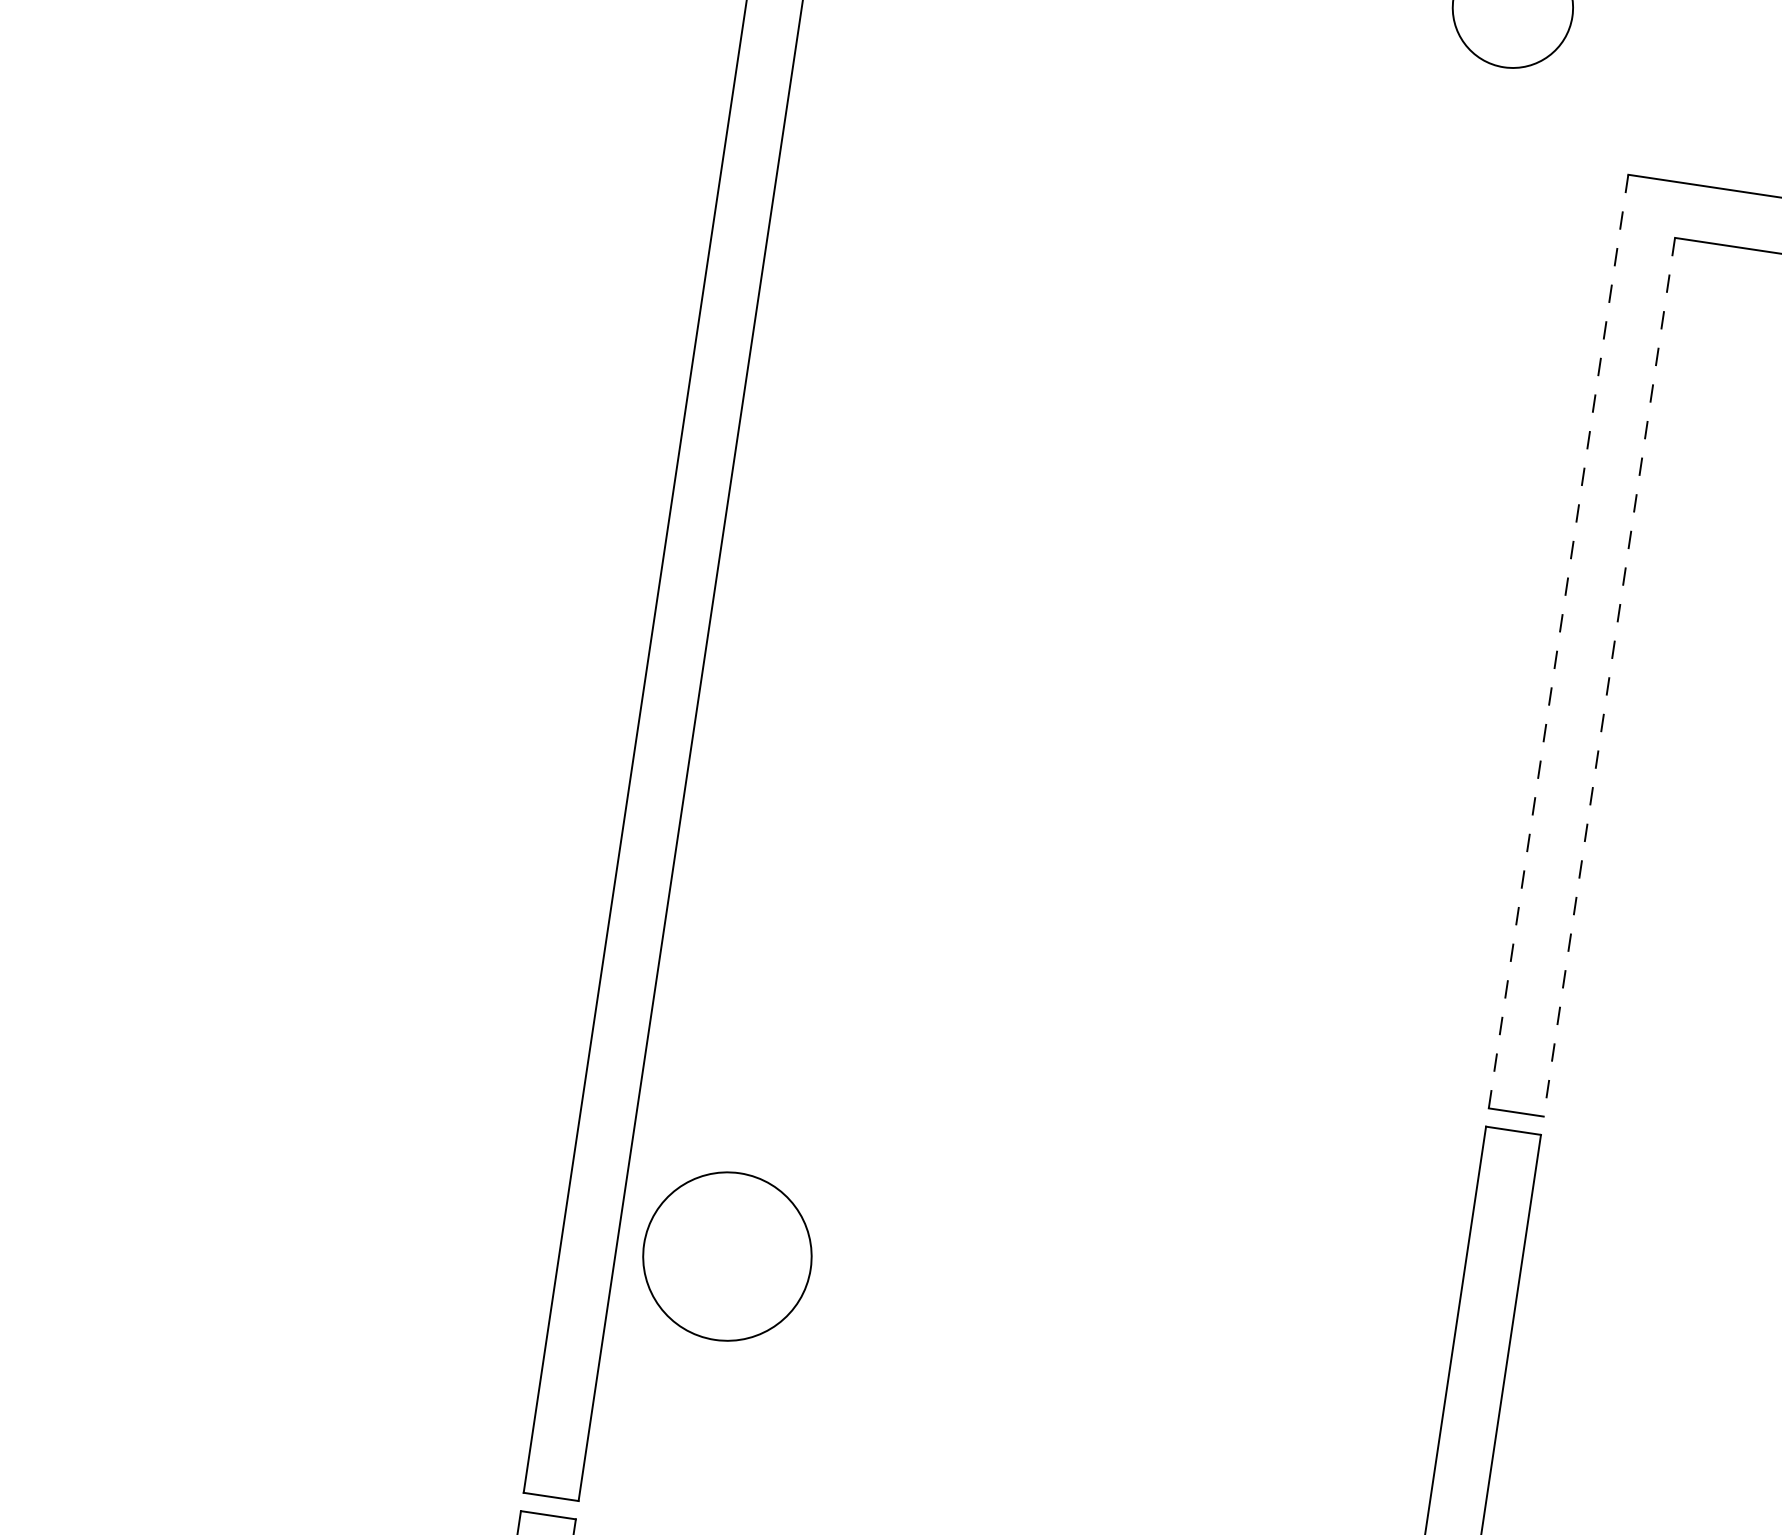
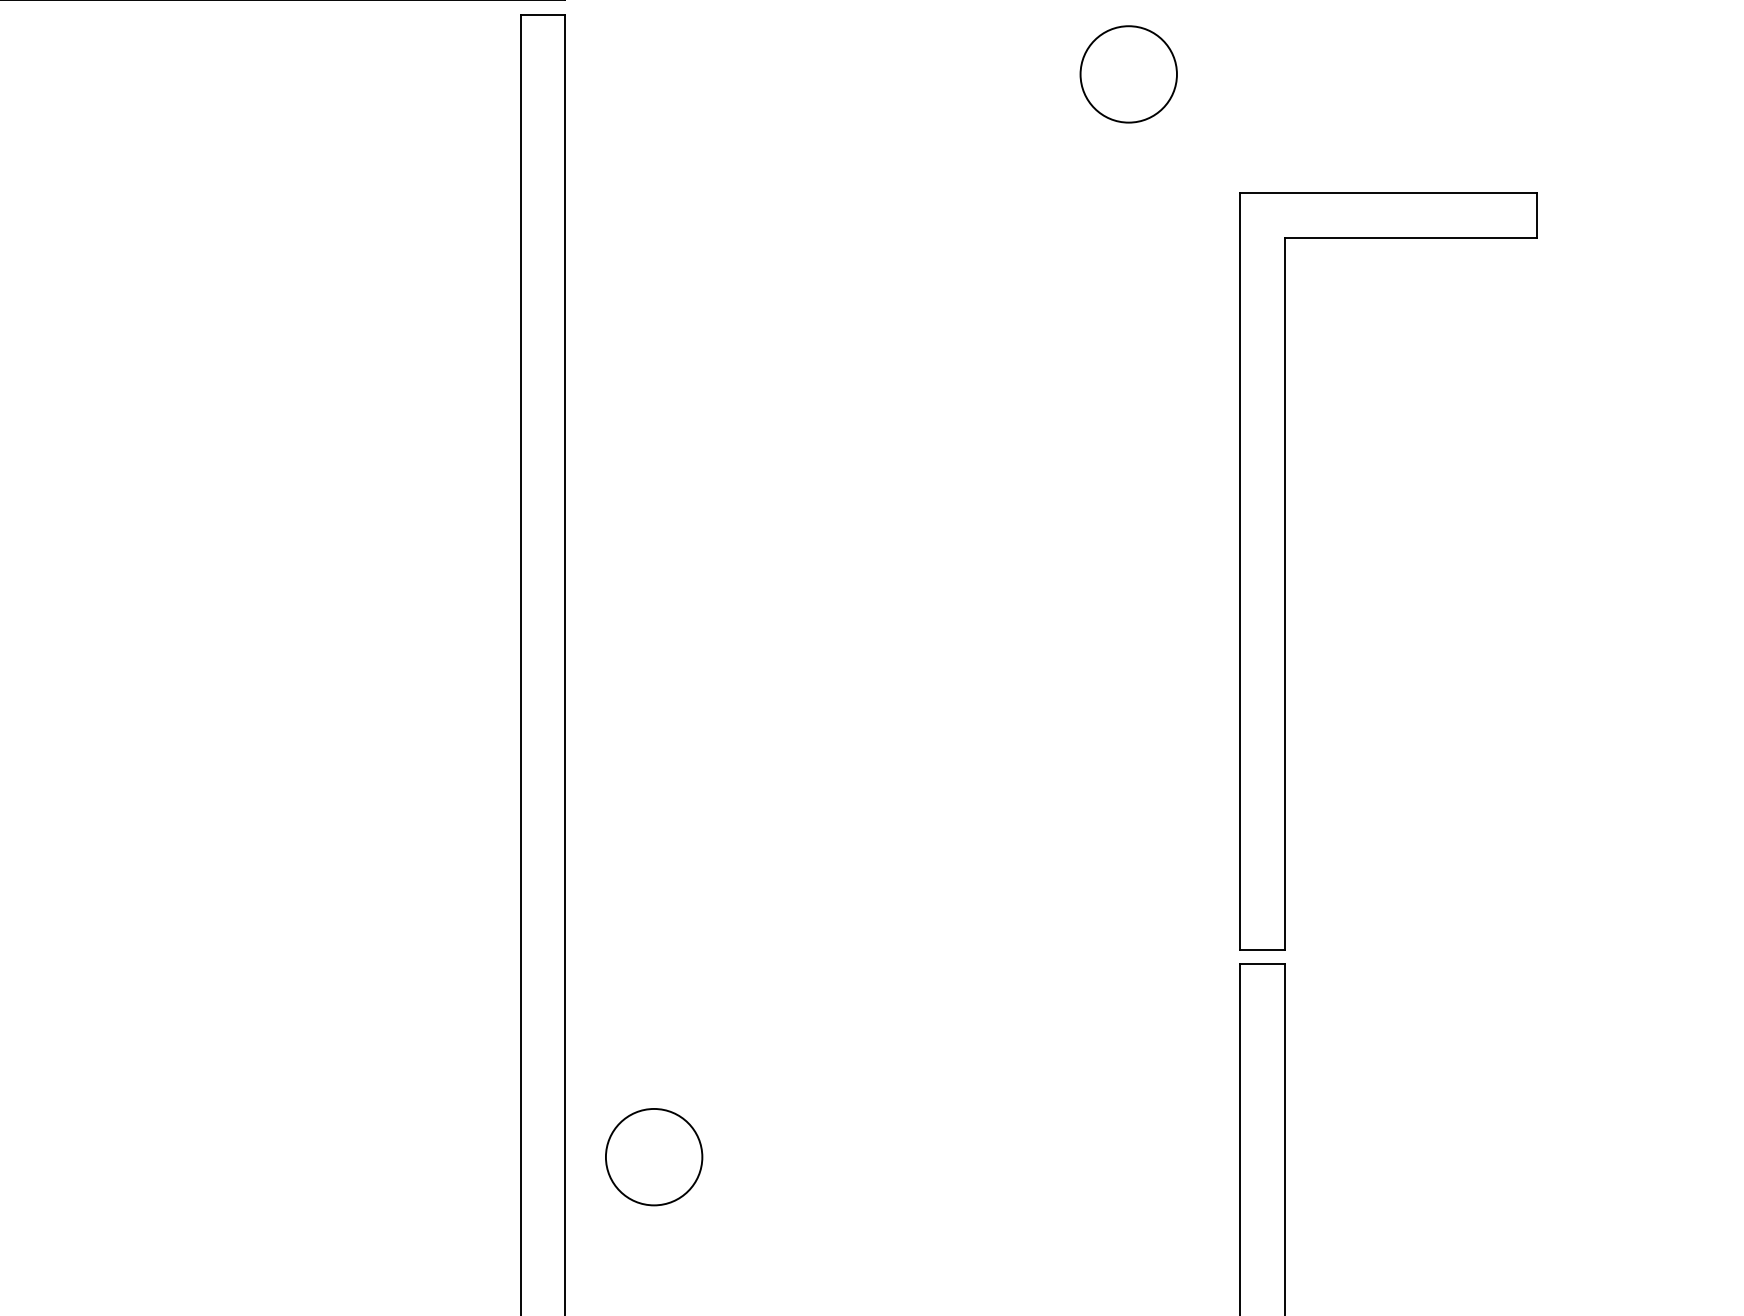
line: (1559, 640) -> (1240, 570), dashed -> solid
line: (1609, 677) -> (1284, 593), dashed -> solid
circle: (726, 1255) -> (653, 1156), size x0.71

